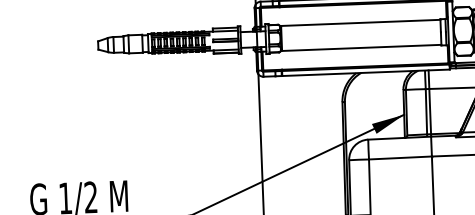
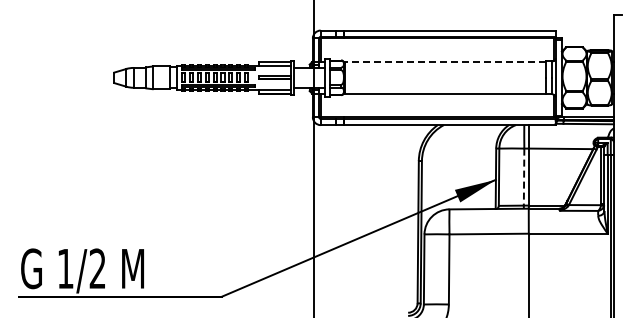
line: (359, 23) -> (444, 62), solid -> dashed
line: (426, 112) -> (524, 177), solid -> dashed

